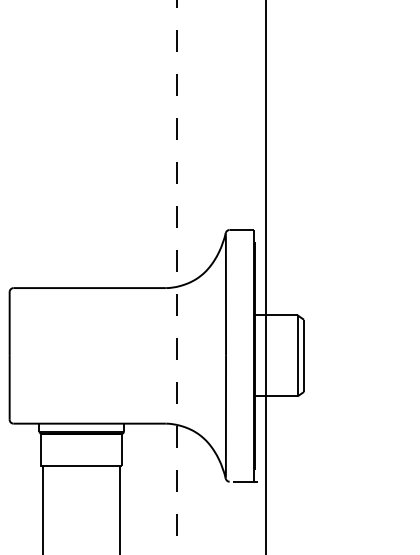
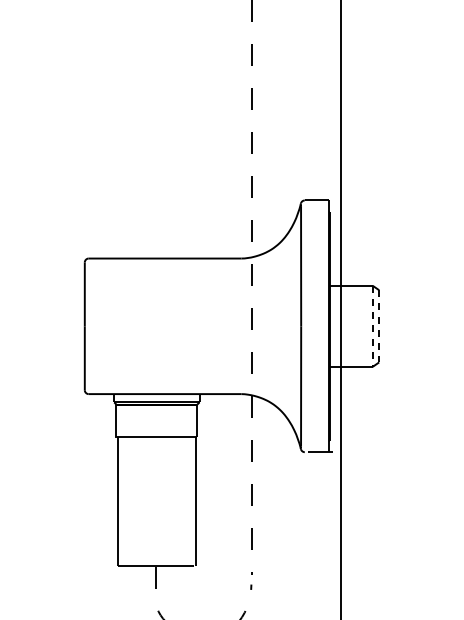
line: (297, 356) -> (372, 326), solid -> dashed
line: (304, 356) -> (379, 326), solid -> dashed

